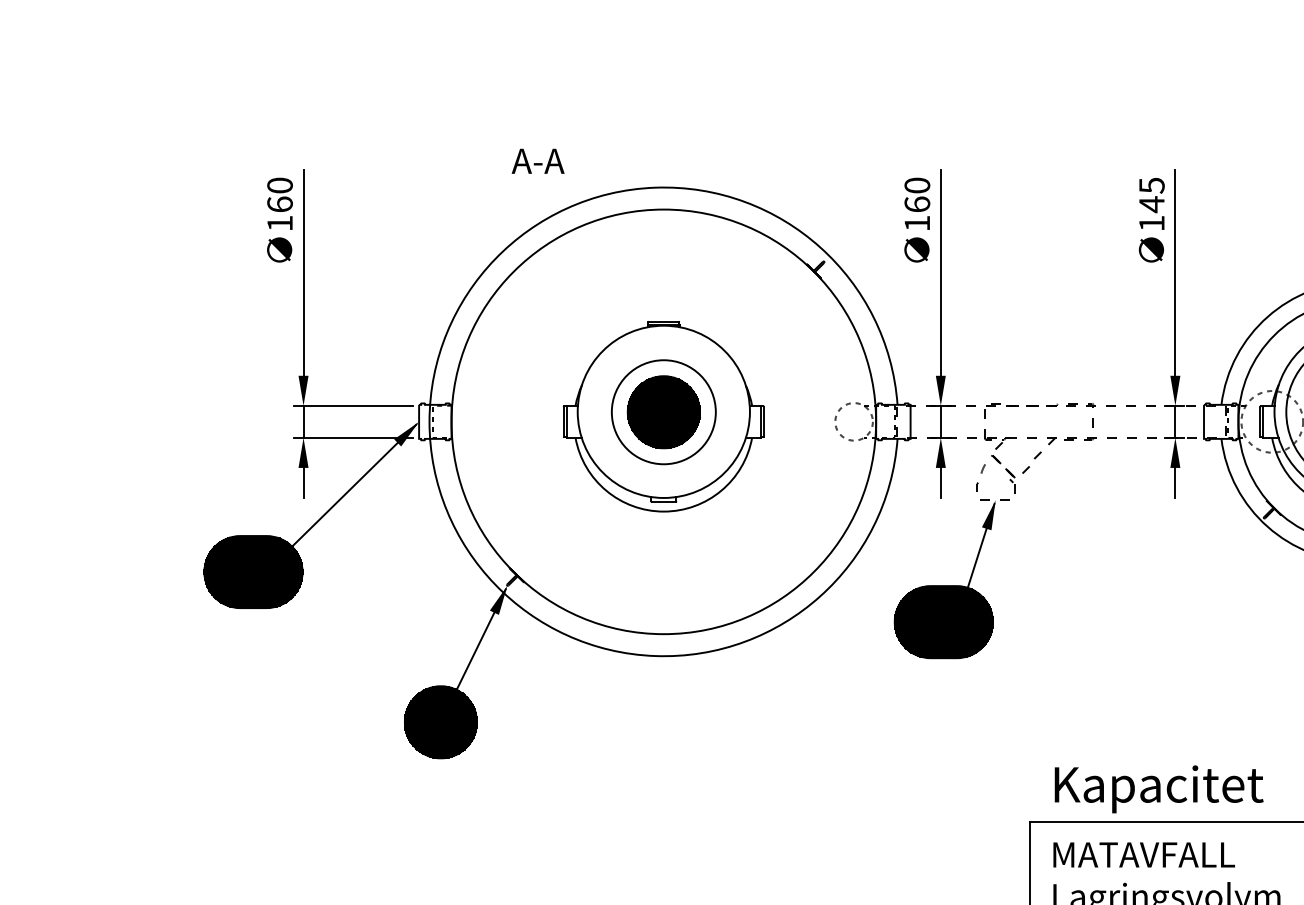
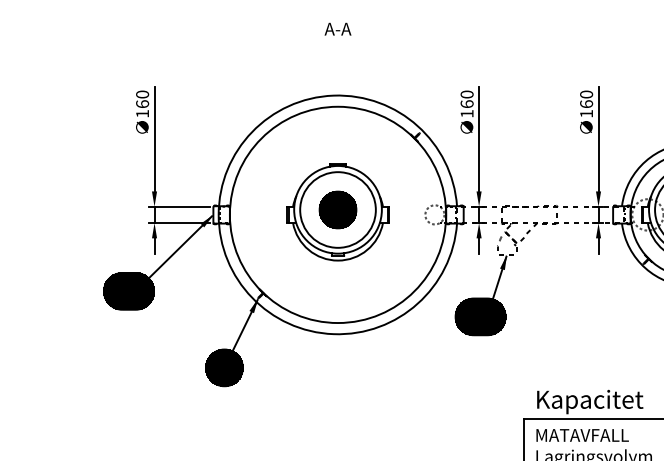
text: (537, 159) -> (337, 28), moved
text: (1151, 195) -> (586, 99), 145 -> 160
circle: (662, 411) -> (337, 209), size x1.43

